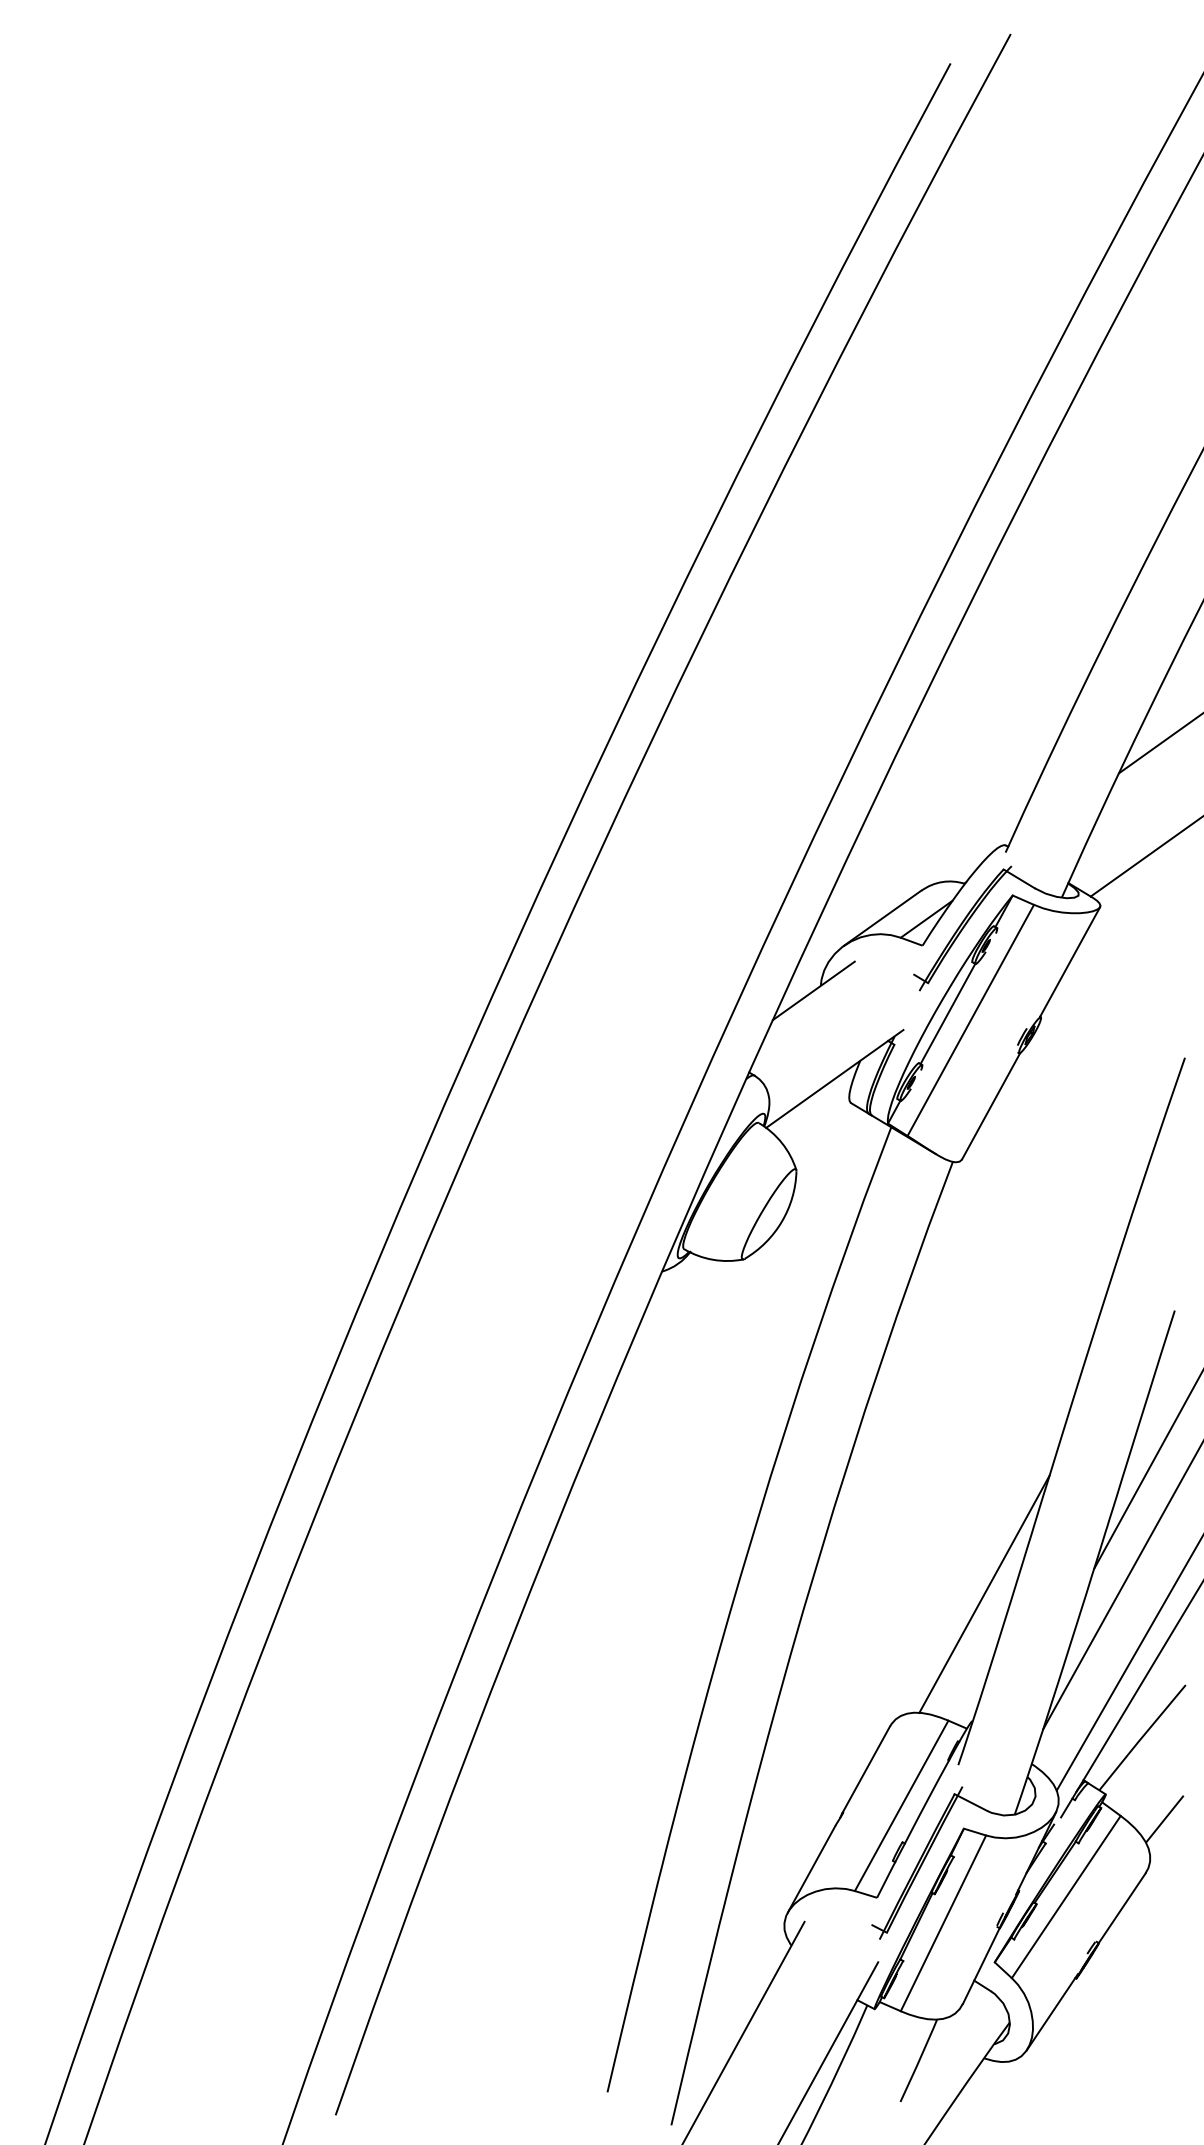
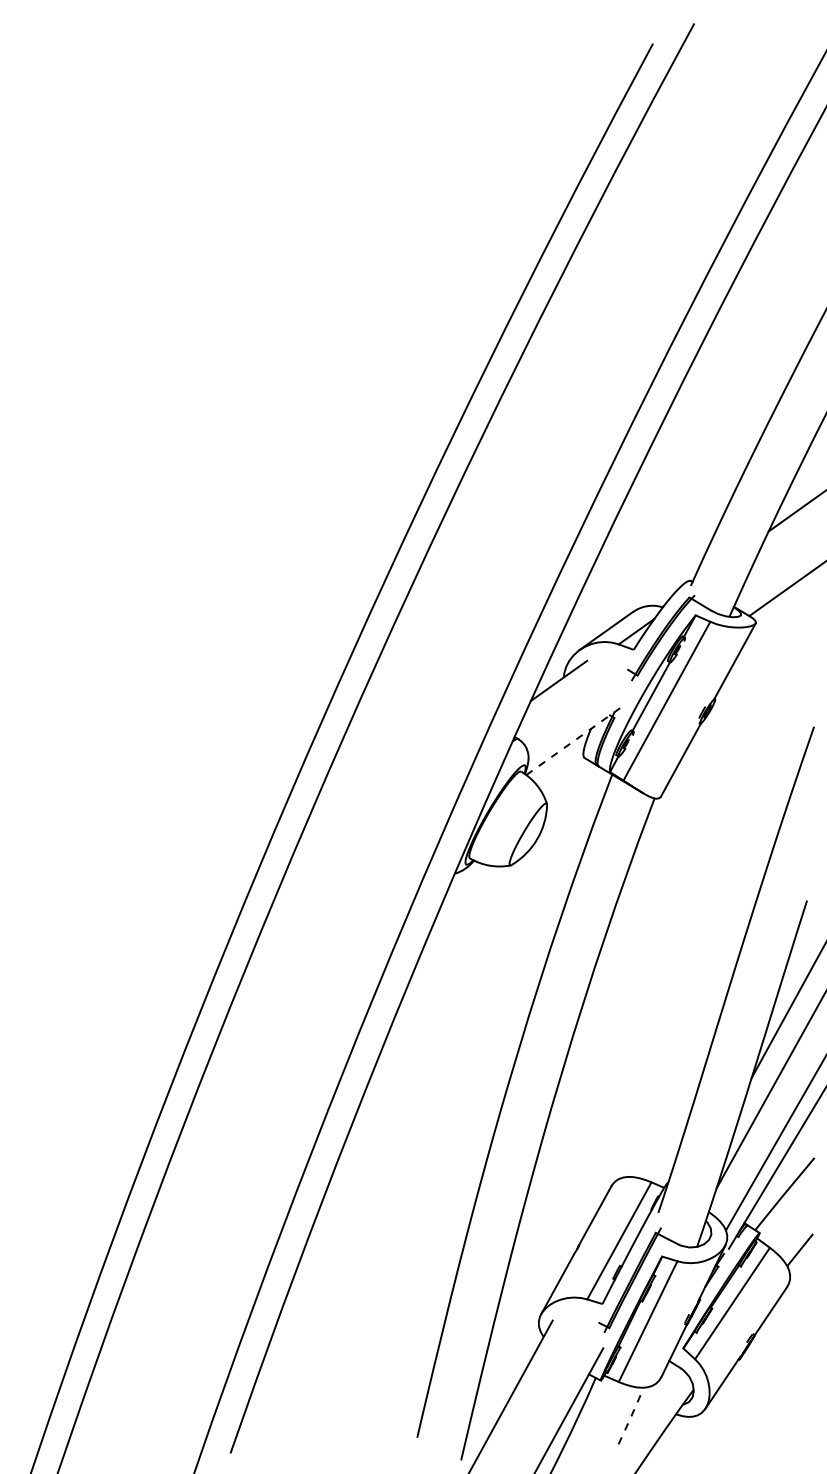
line: (834, 1079) -> (573, 741), solid -> dashed
line: (984, 1594) -> (676, 1095), removed
line: (919, 2059) -> (631, 1415), solid -> dashed

